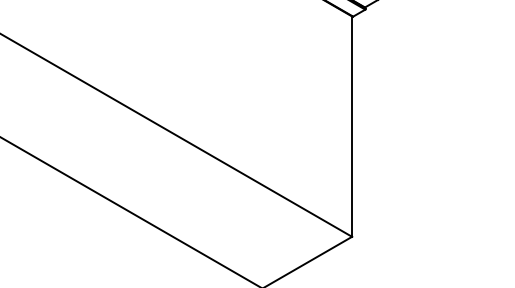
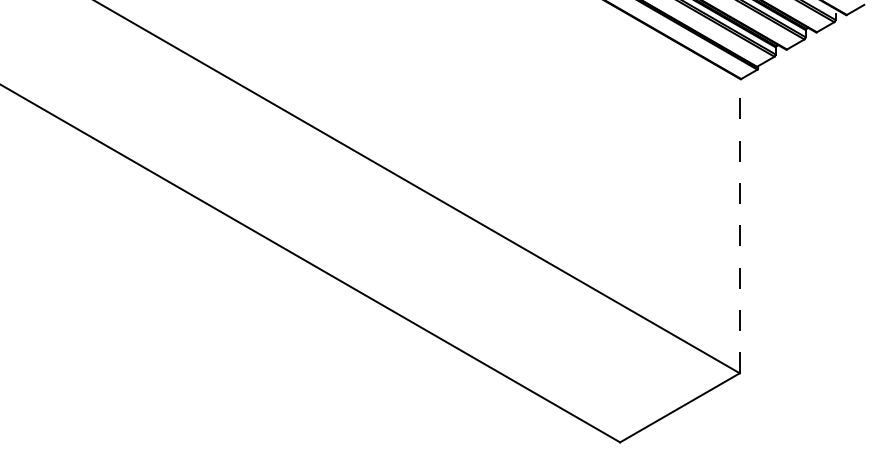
line: (351, 126) -> (739, 225), solid -> dashed

